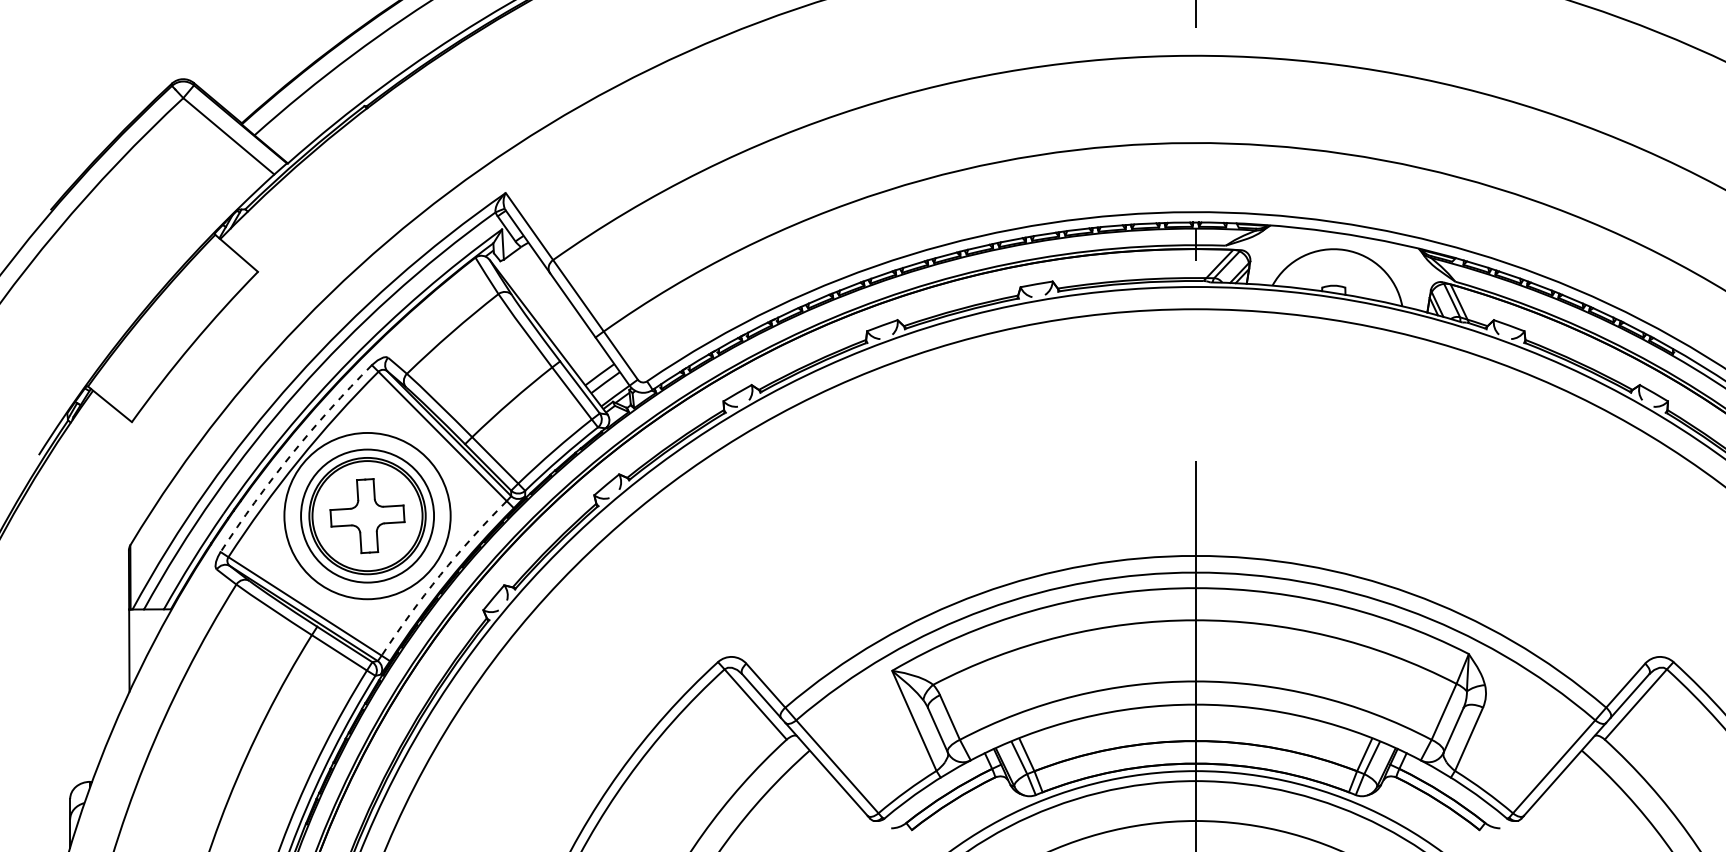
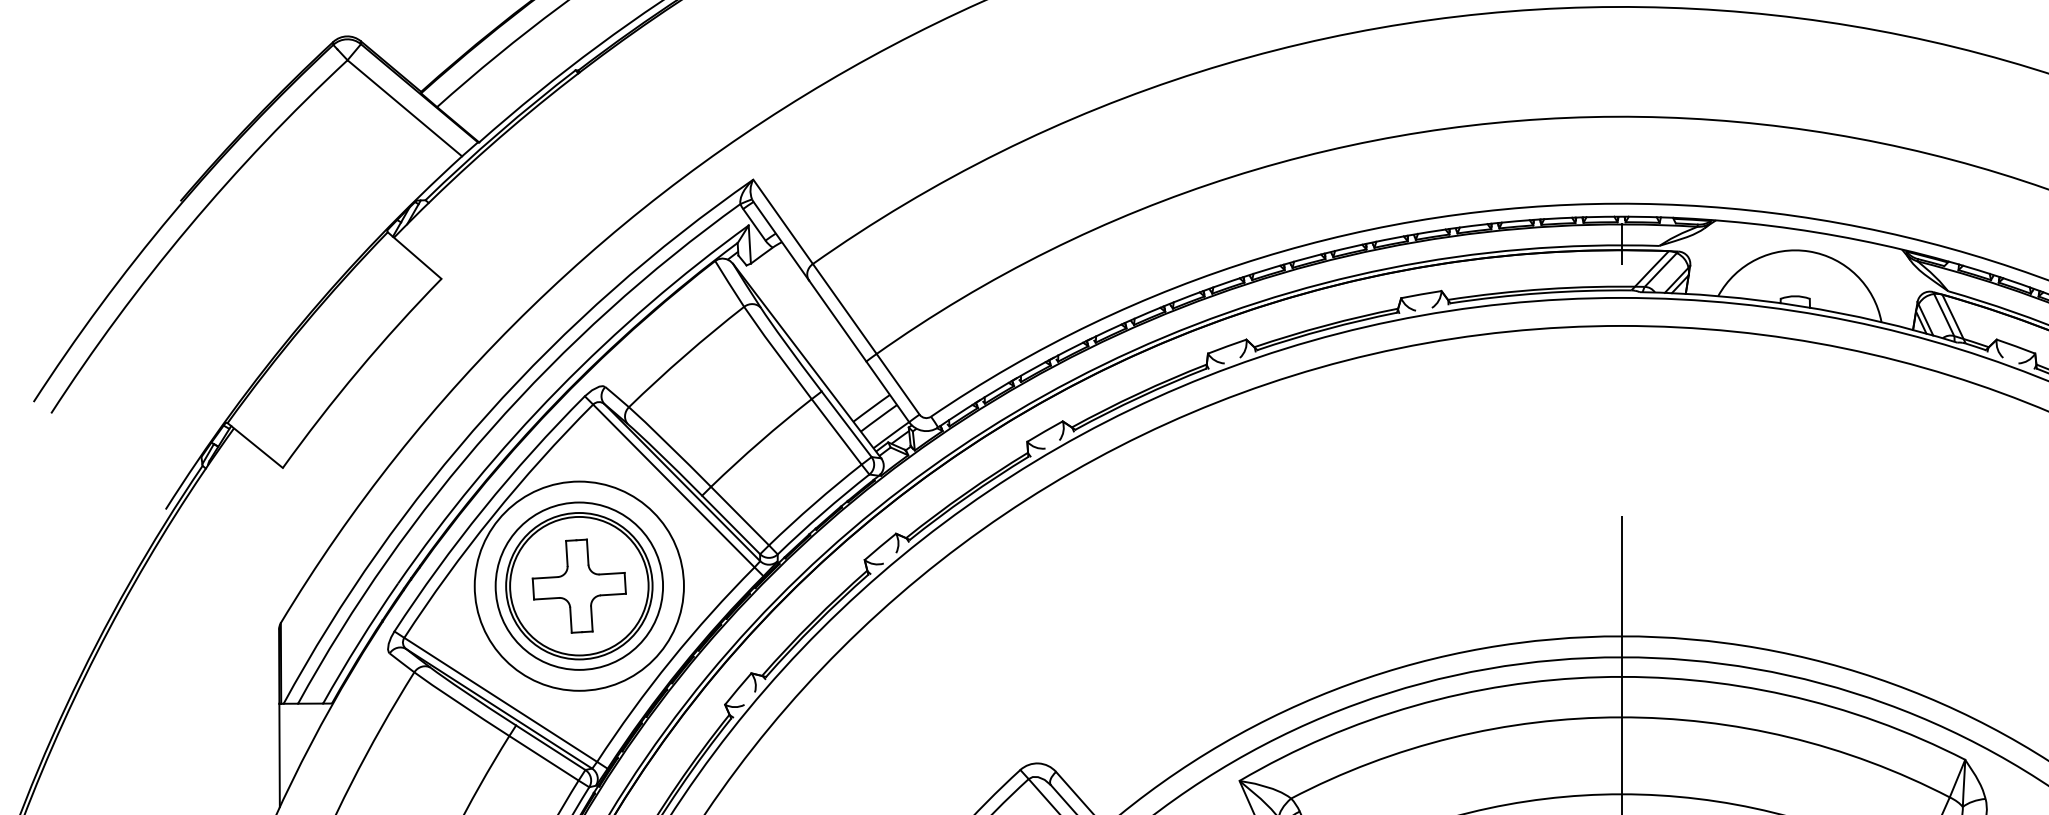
arc: (291, 454) -> (483, 508), dashed -> solid
arc: (440, 575) -> (671, 660), dashed -> solid

